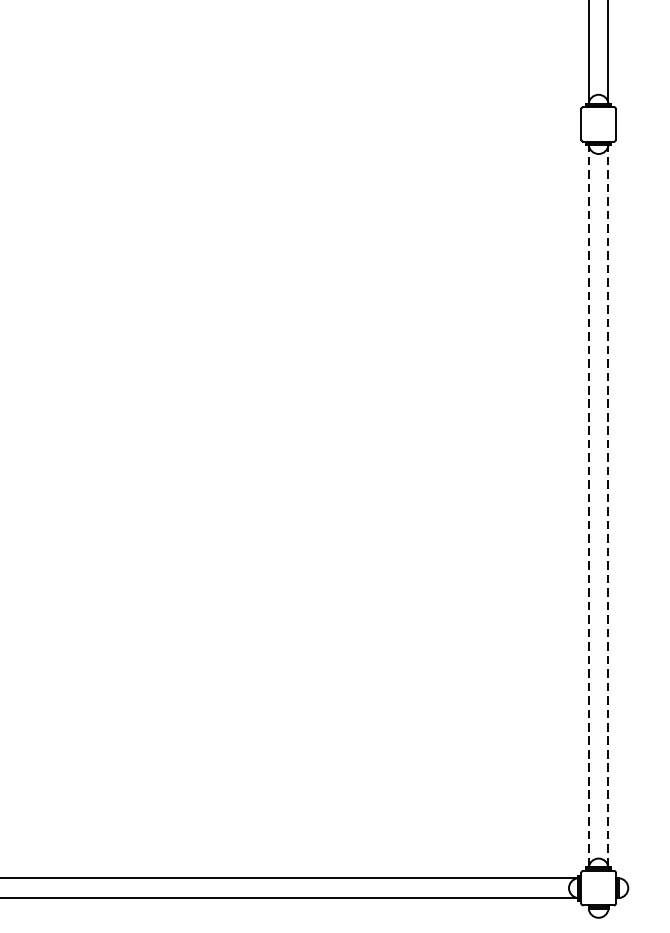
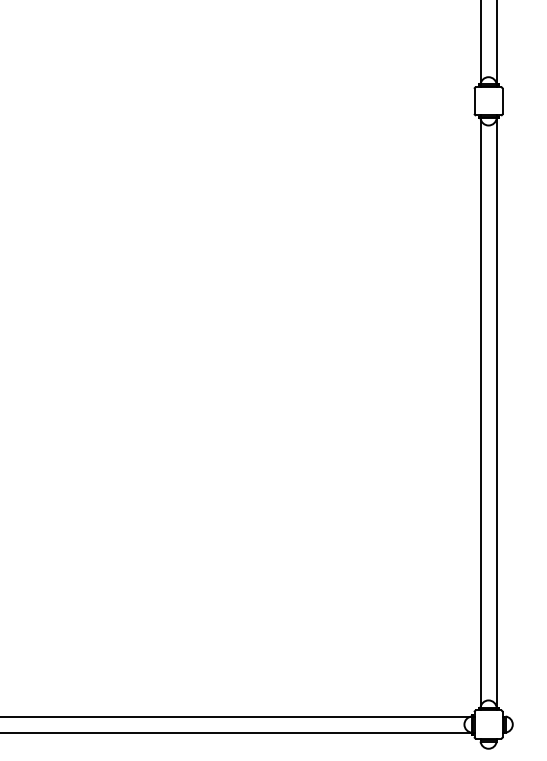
line: (588, 505) -> (480, 412), dashed -> solid
line: (608, 505) -> (496, 412), dashed -> solid

